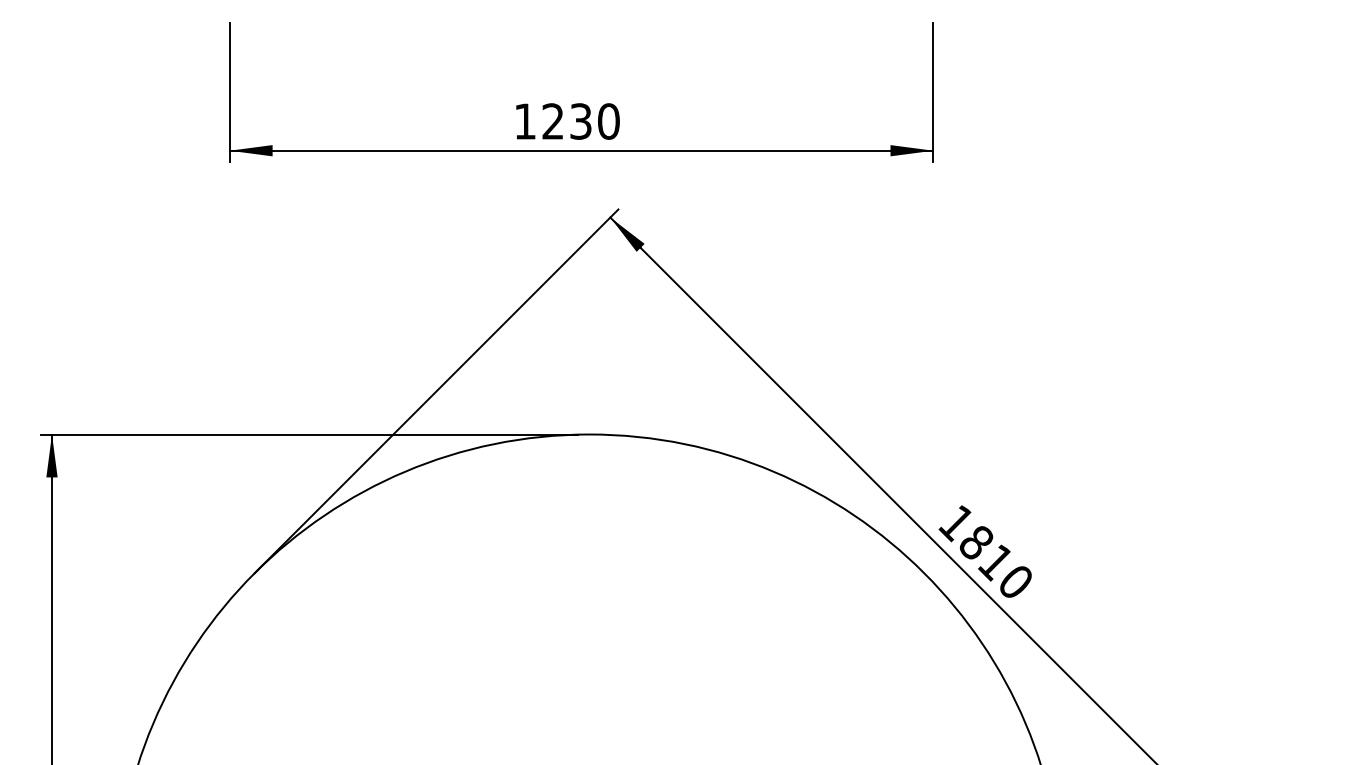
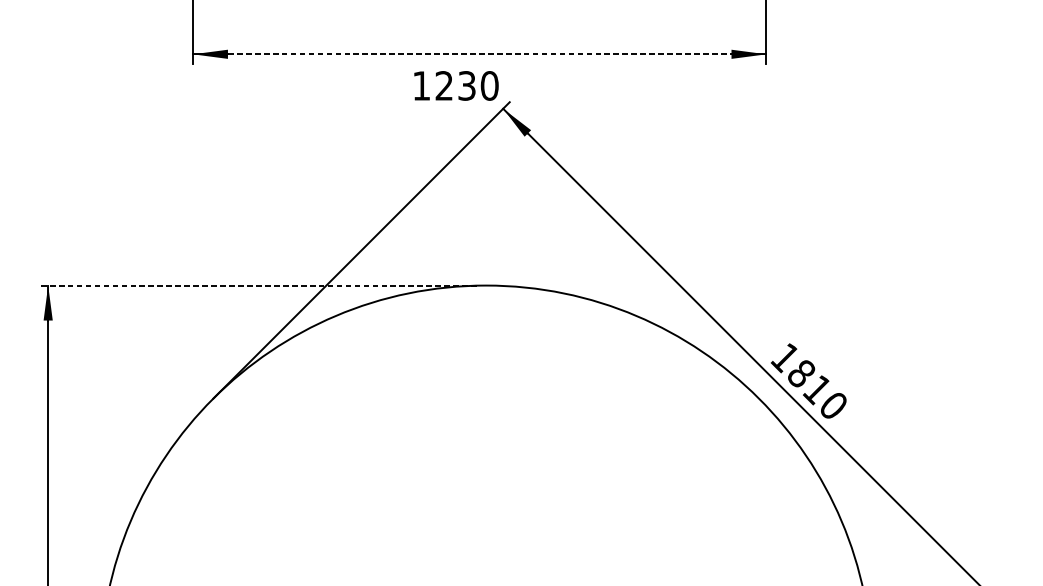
text: (567, 121) -> (456, 85), moved
line: (581, 150) -> (479, 54), solid -> dashed
line: (309, 434) -> (258, 285), solid -> dashed

